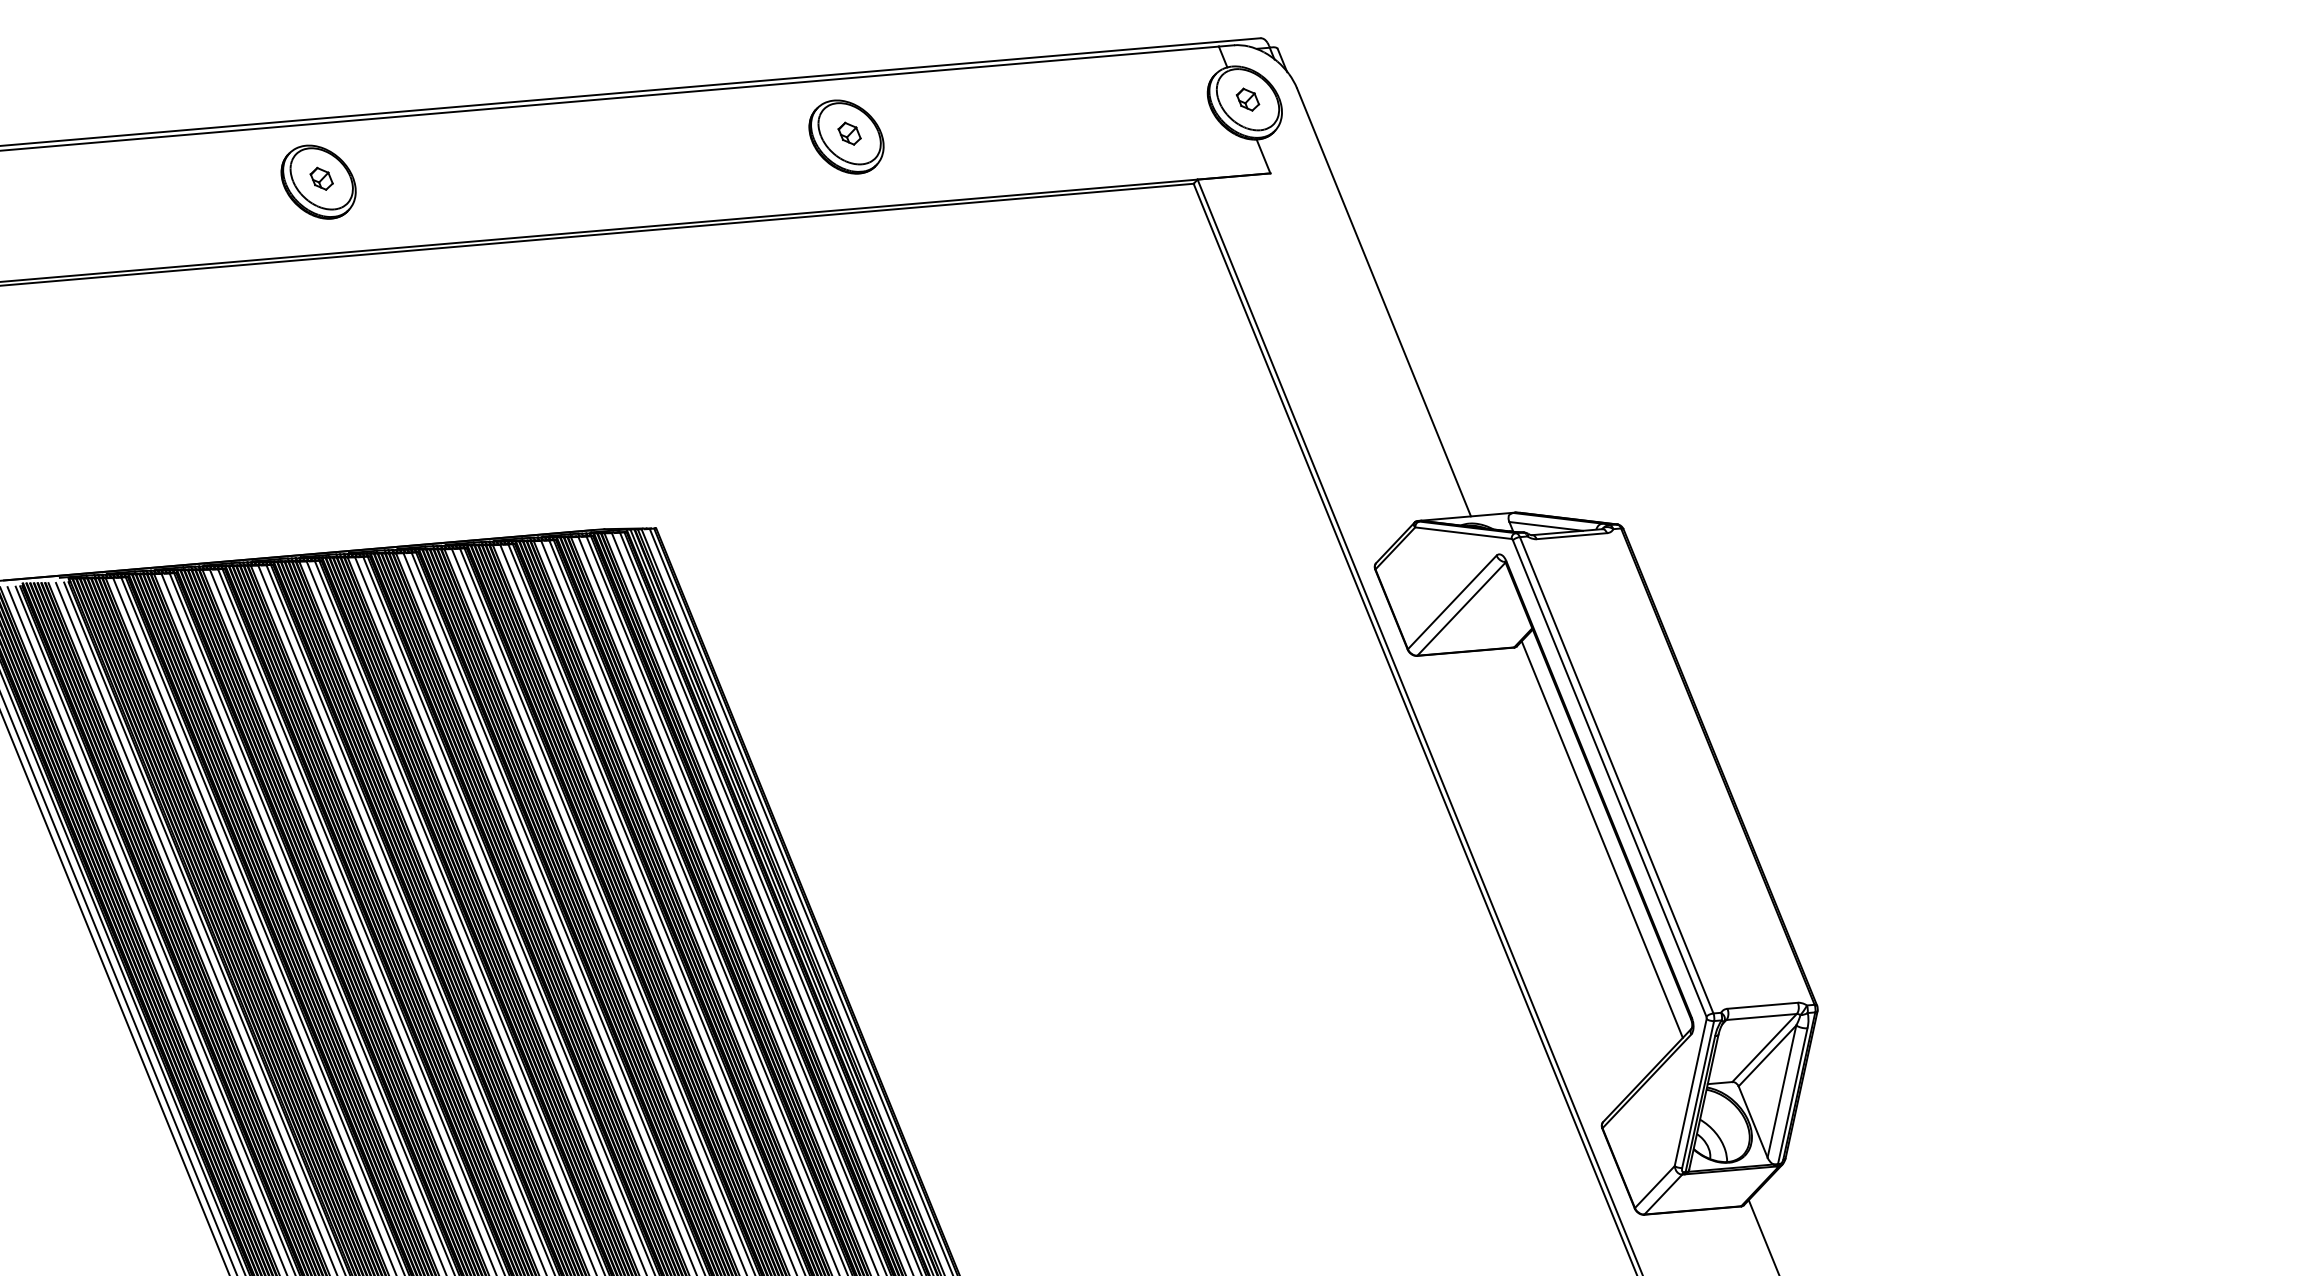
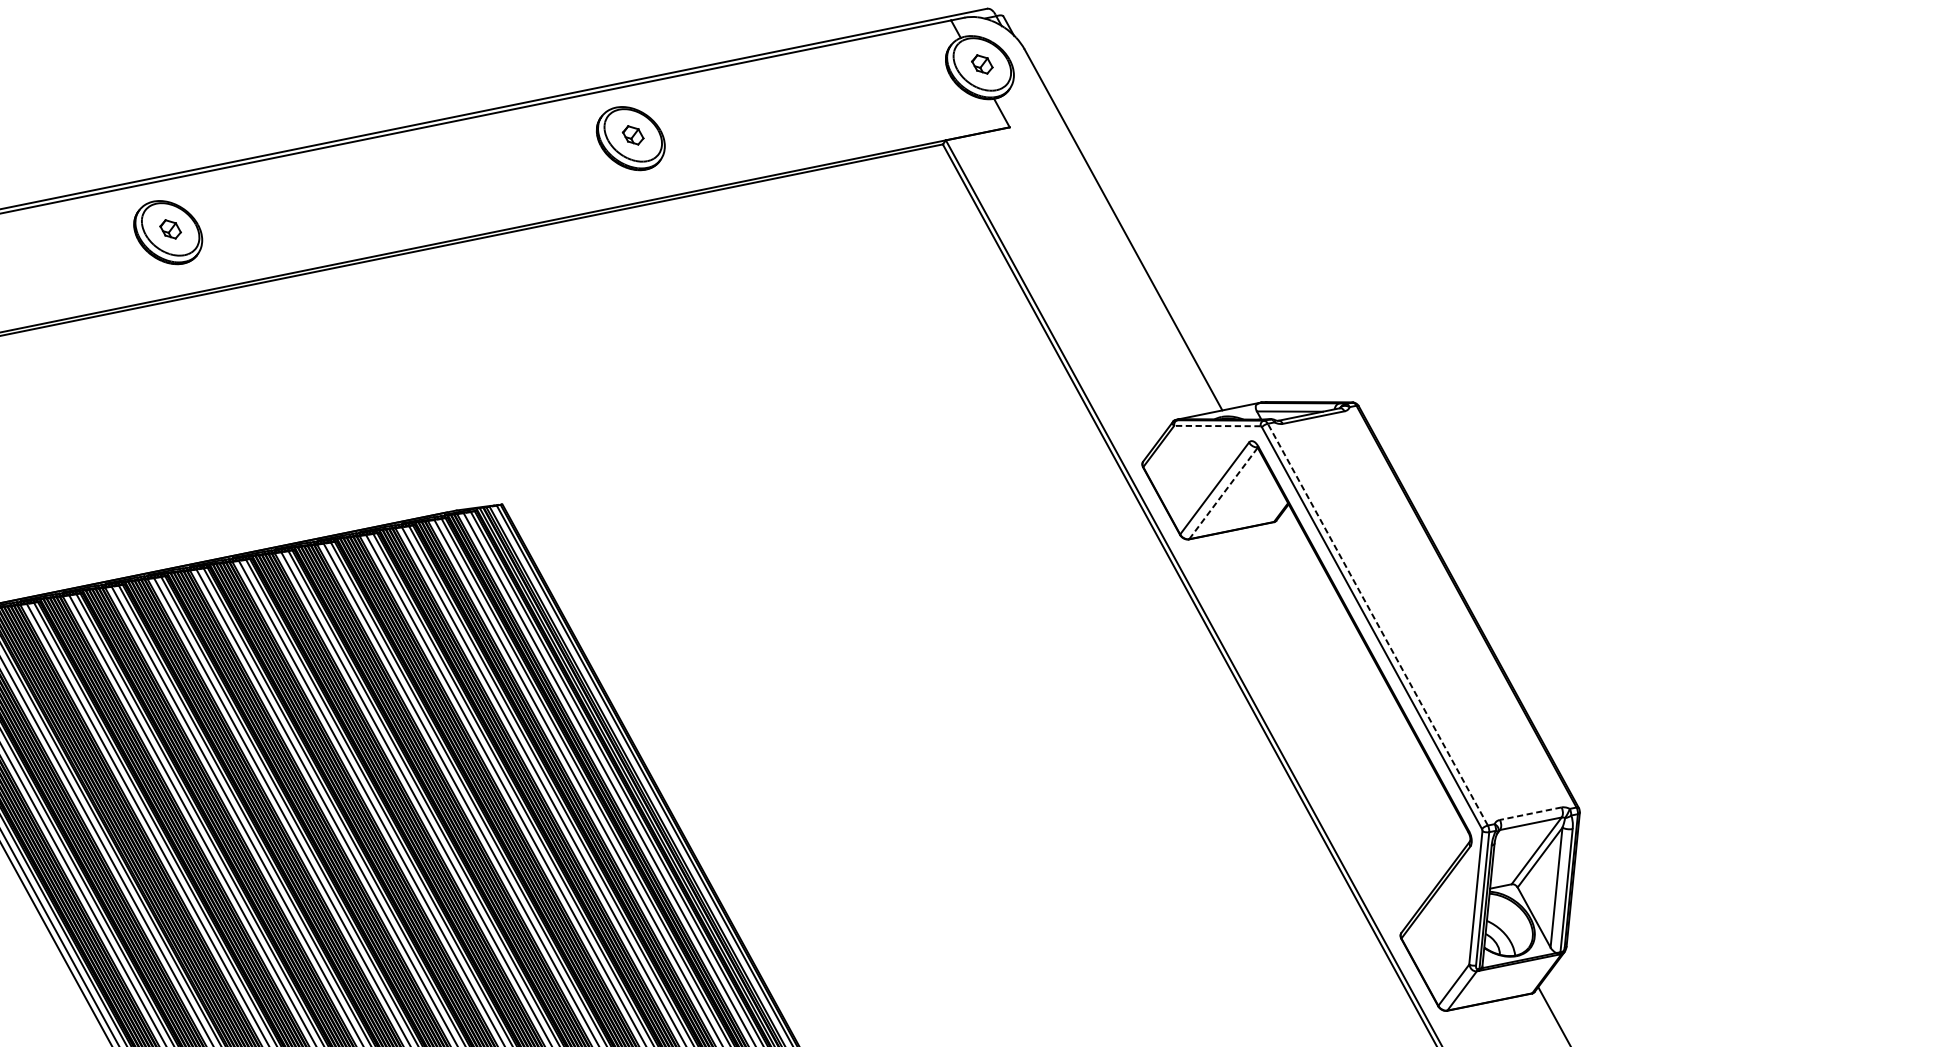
line: (1462, 533) -> (1216, 426), solid -> dashed
line: (1461, 608) -> (1223, 492), solid -> dashed
line: (1616, 774) -> (1377, 623), solid -> dashed
line: (1601, 839) -> (1370, 683), removed
line: (1762, 1005) -> (1530, 813), solid -> dashed

